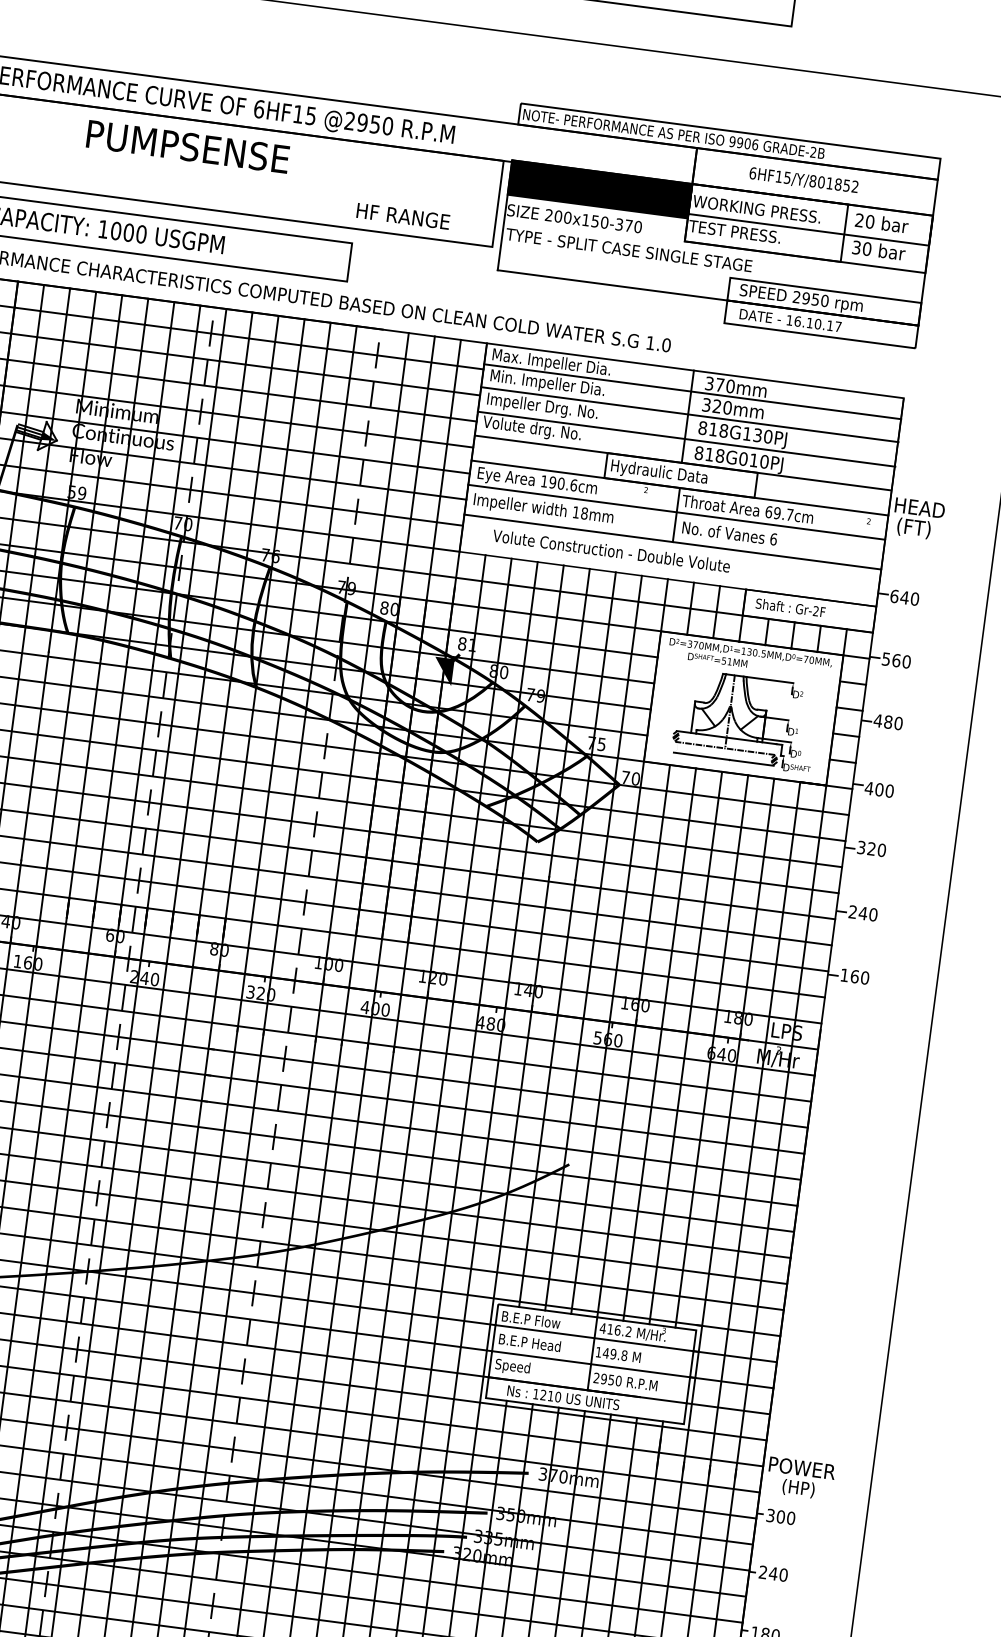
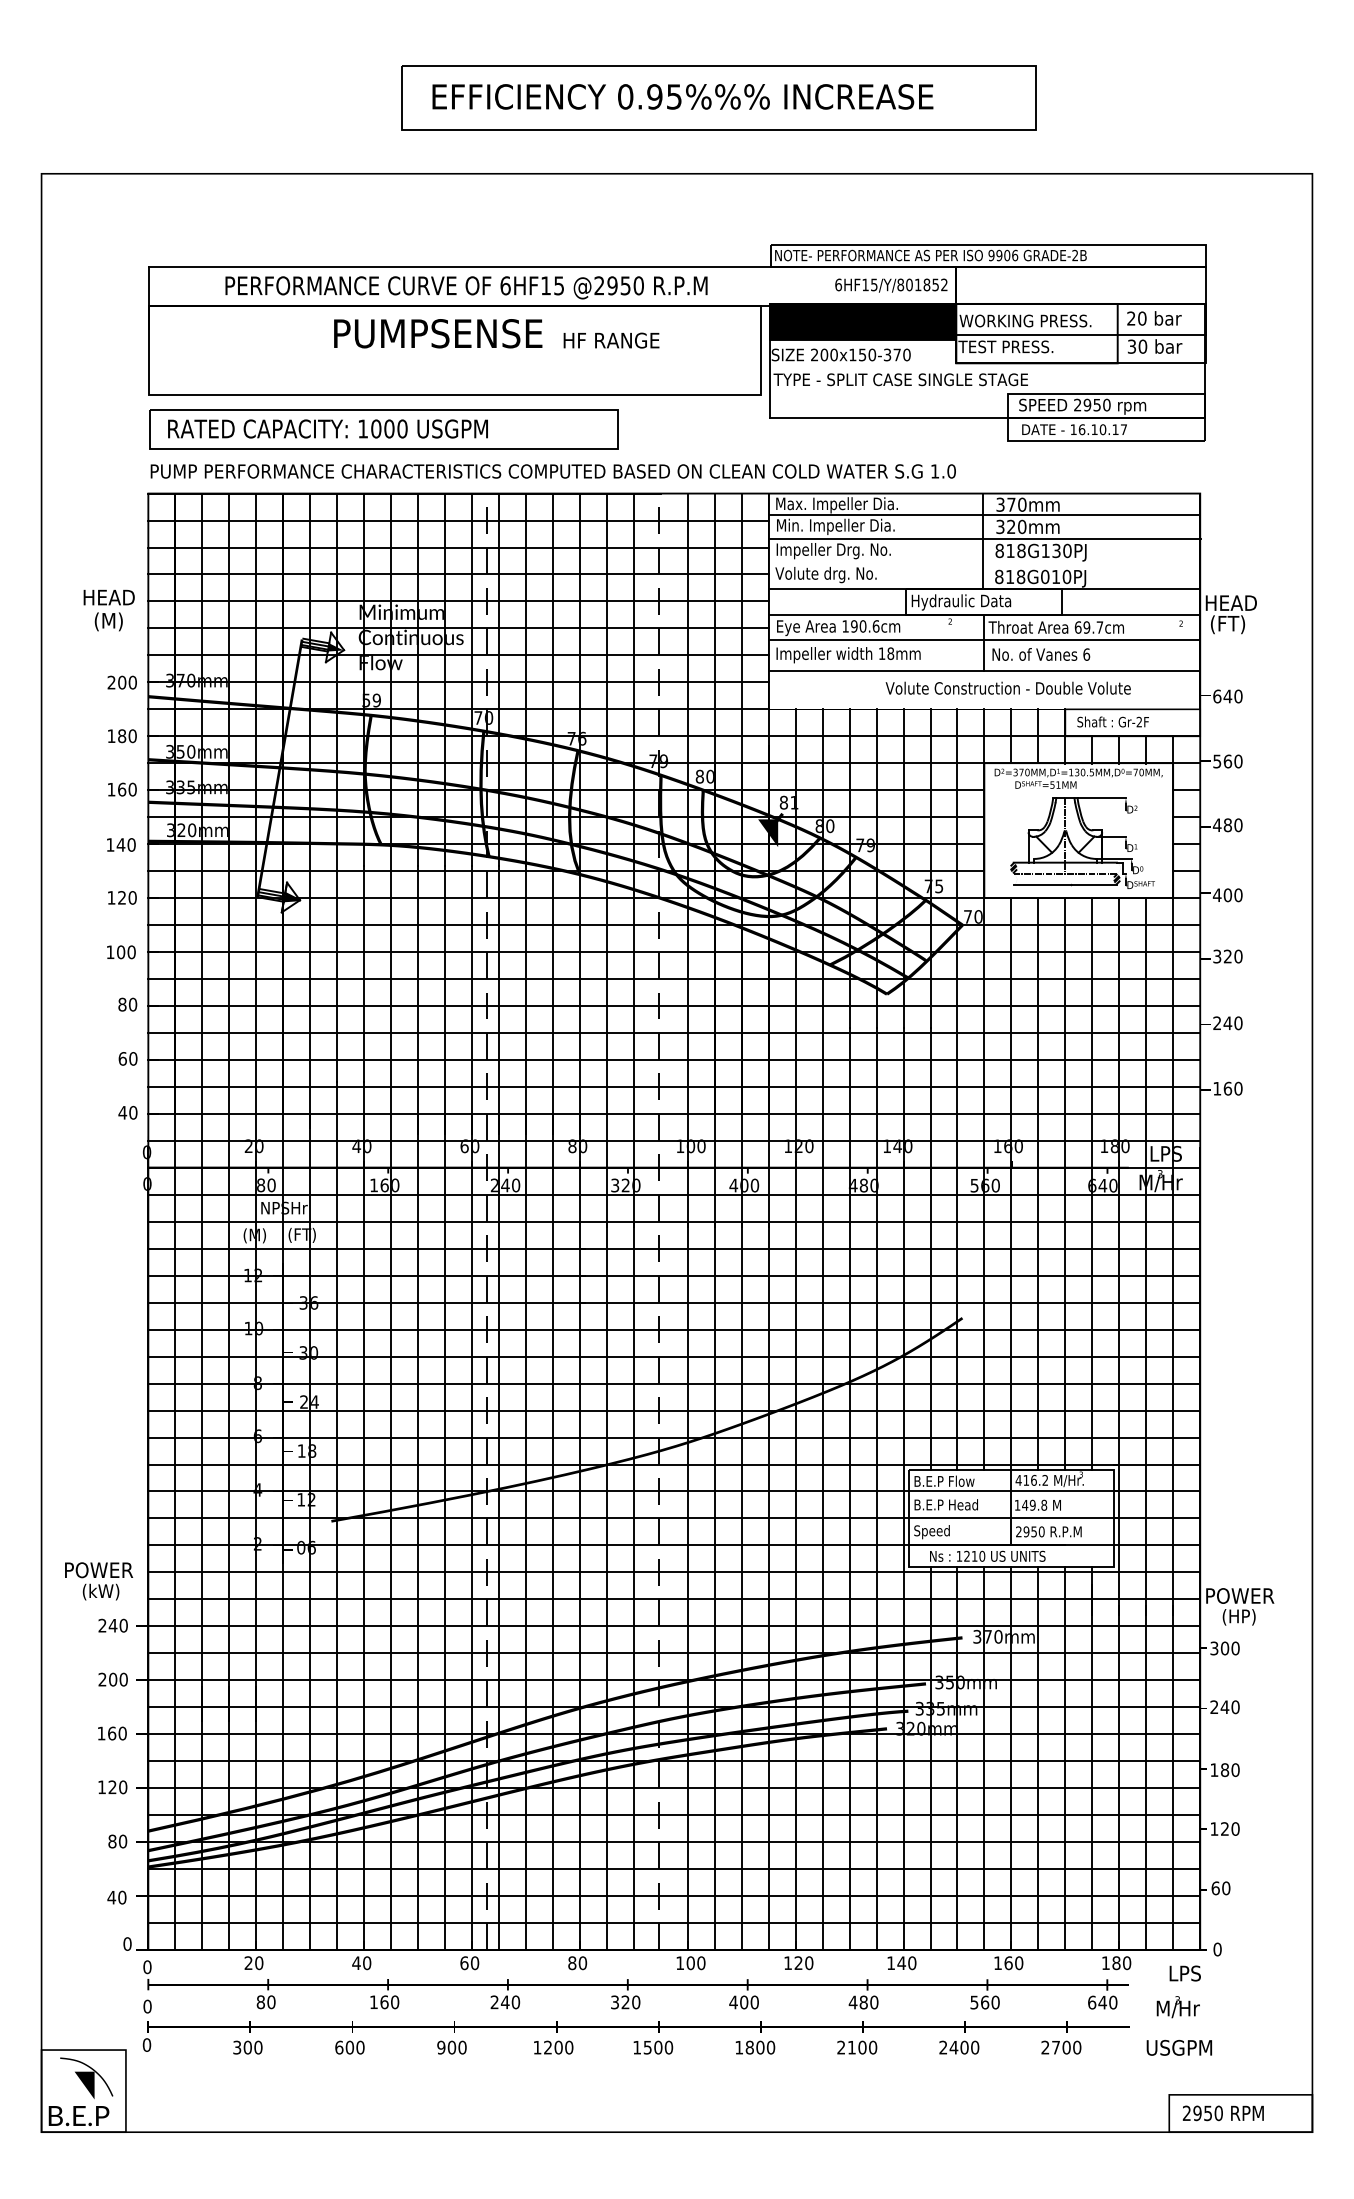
text: (804, 180) -> (891, 285), moved
text: (403, 216) -> (611, 340), moved
line: (686, 439) -> (984, 564), removed
text: (610, 550) -> (1007, 687), moved

